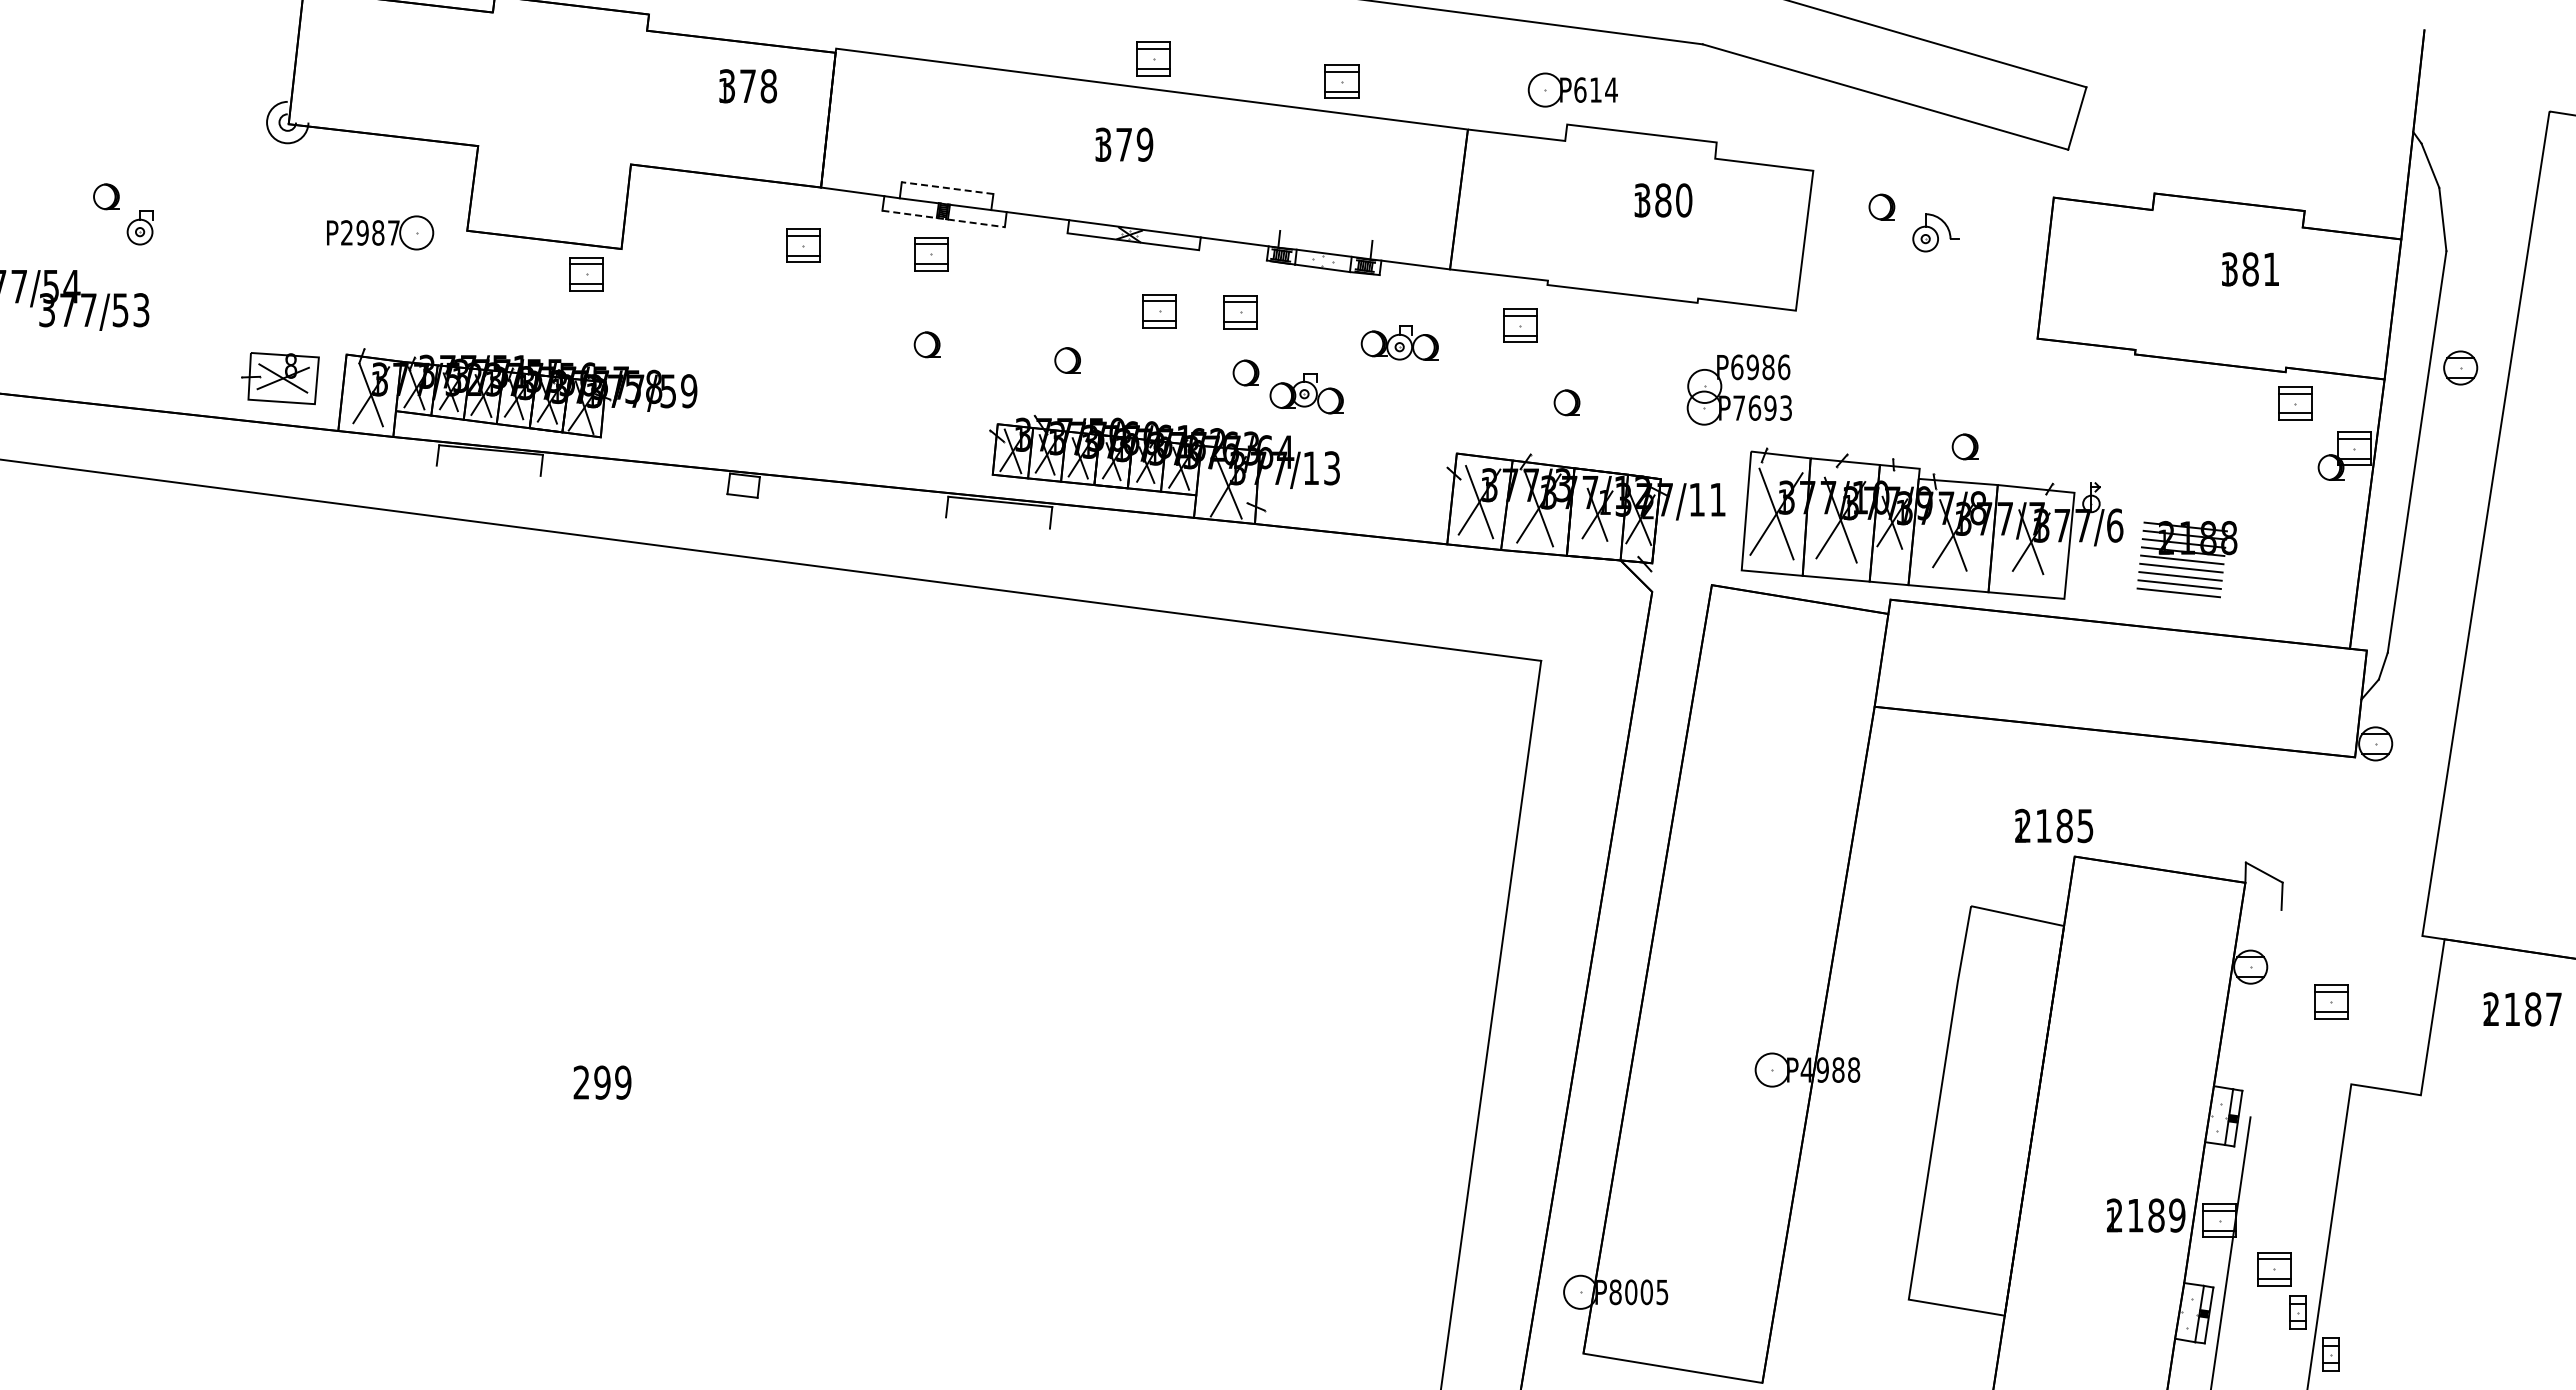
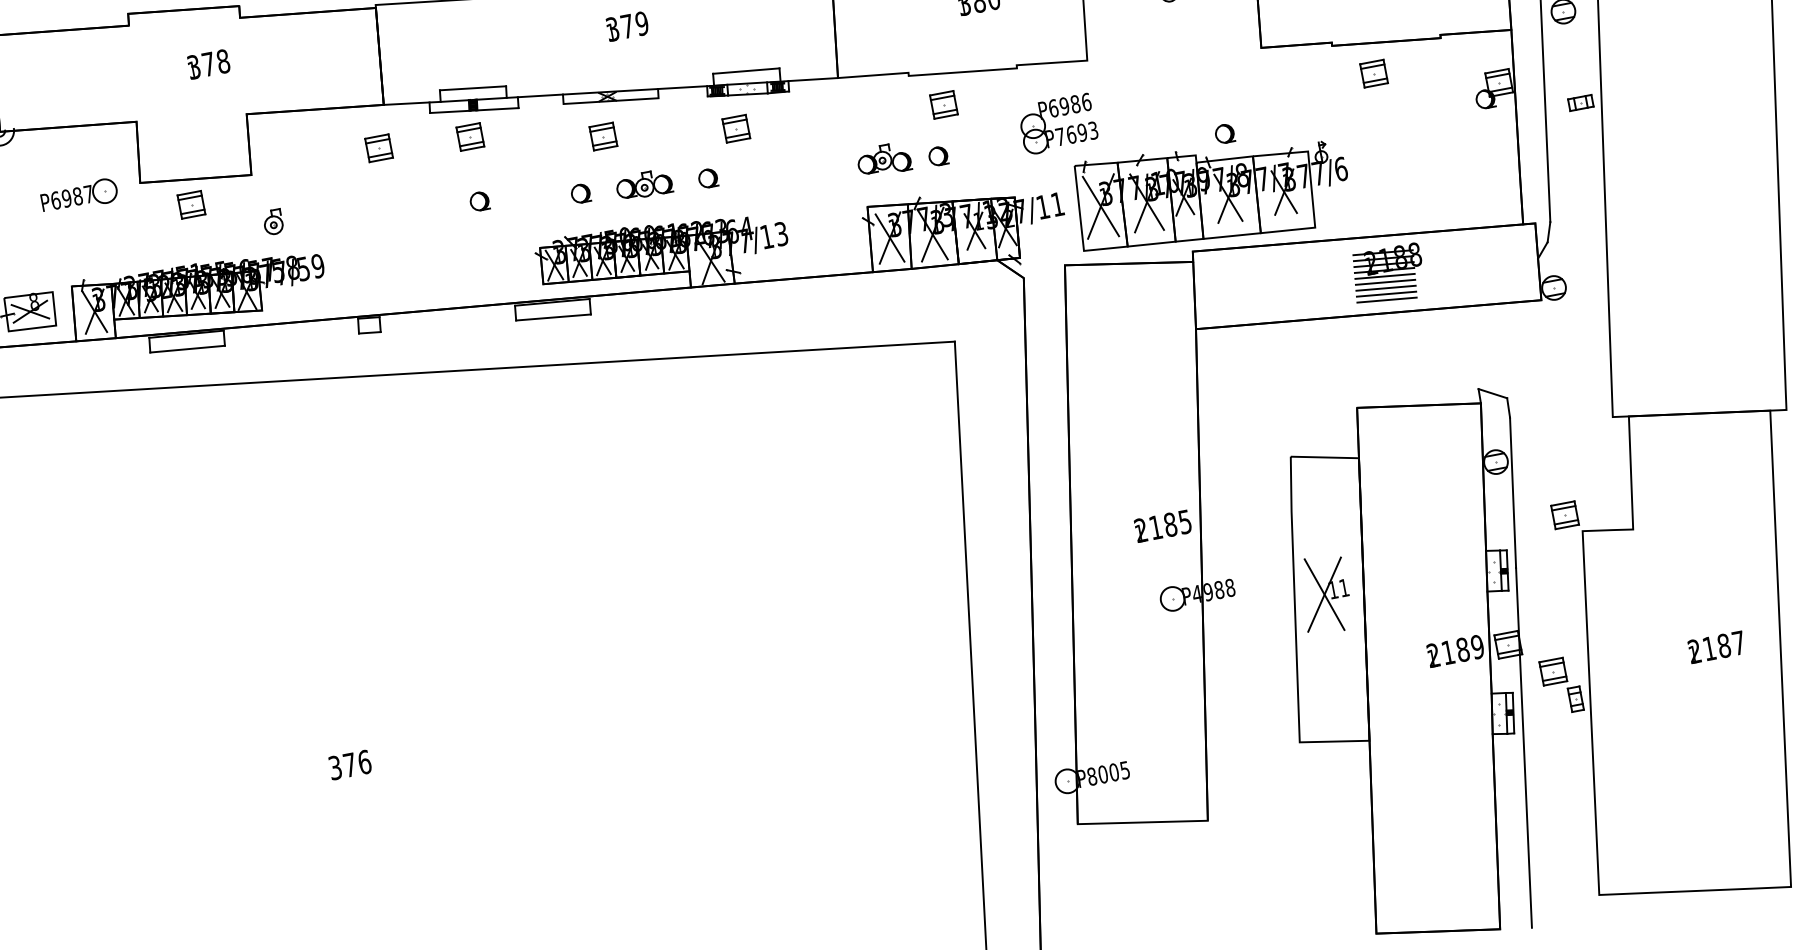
text: (747, 86) -> (208, 64), moved
text: (1124, 144) -> (627, 26), moved
line: (947, 188) -> (472, 88), dashed -> solid
line: (943, 218) -> (474, 110), dashed -> solid
text: (347, 232) -> (56, 200), P2987 -> P6987
line: (1326, 235) -> (746, 70), added
part: (586, 274) -> (191, 205), moved
part: (1159, 311) -> (603, 136), moved
part: (1240, 312) -> (736, 128), moved
part: (638, 319) -> (272, 222), added
part: (1520, 325) -> (944, 104), moved
part: (1399, 342) -> (643, 184), moved
part: (1306, 393) -> (883, 159), moved
part: (2295, 403) -> (1374, 73), moved
line: (488, 470) -> (187, 349), added
part: (2460, 497) -> (1580, 102), added
line: (997, 522) -> (553, 317), added
part: (2186, 559) -> (1387, 275), moved
text: (2054, 825) -> (1163, 525), moved
part: (2331, 1001) -> (1565, 514), moved
text: (2522, 1009) -> (1716, 647), moved
line: (2265, 1013) -> (1512, 492), added
text: (602, 1082) -> (350, 764), 299 -> 376
part: (1981, 1103) -> (1324, 594), added
part: (2330, 1354) -> (1604, 724), removed

